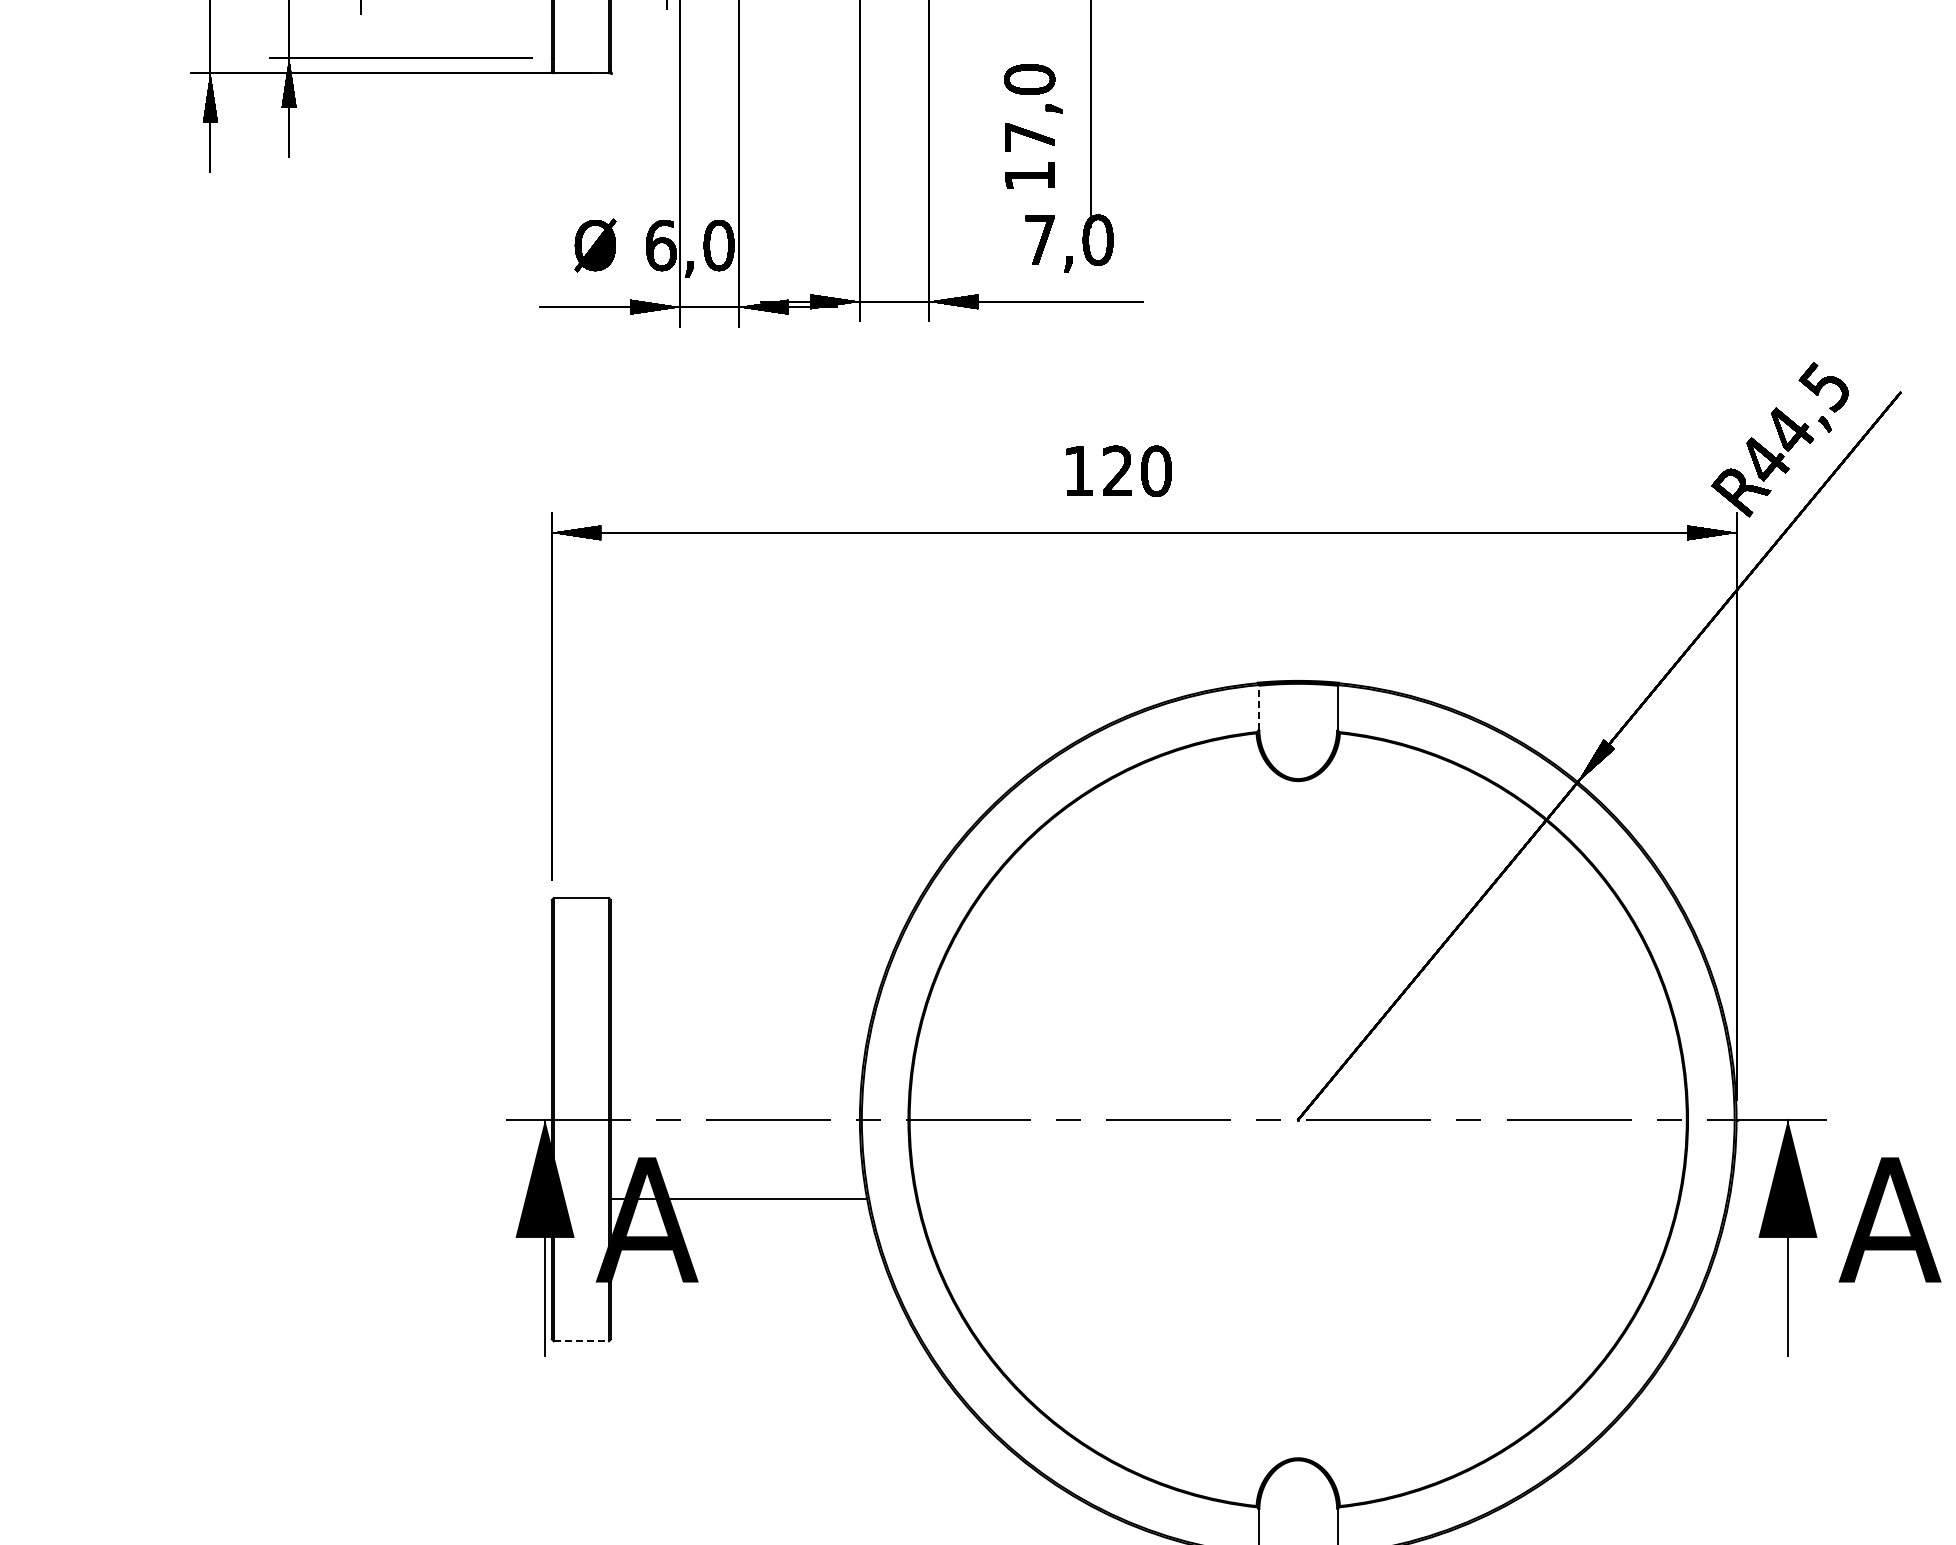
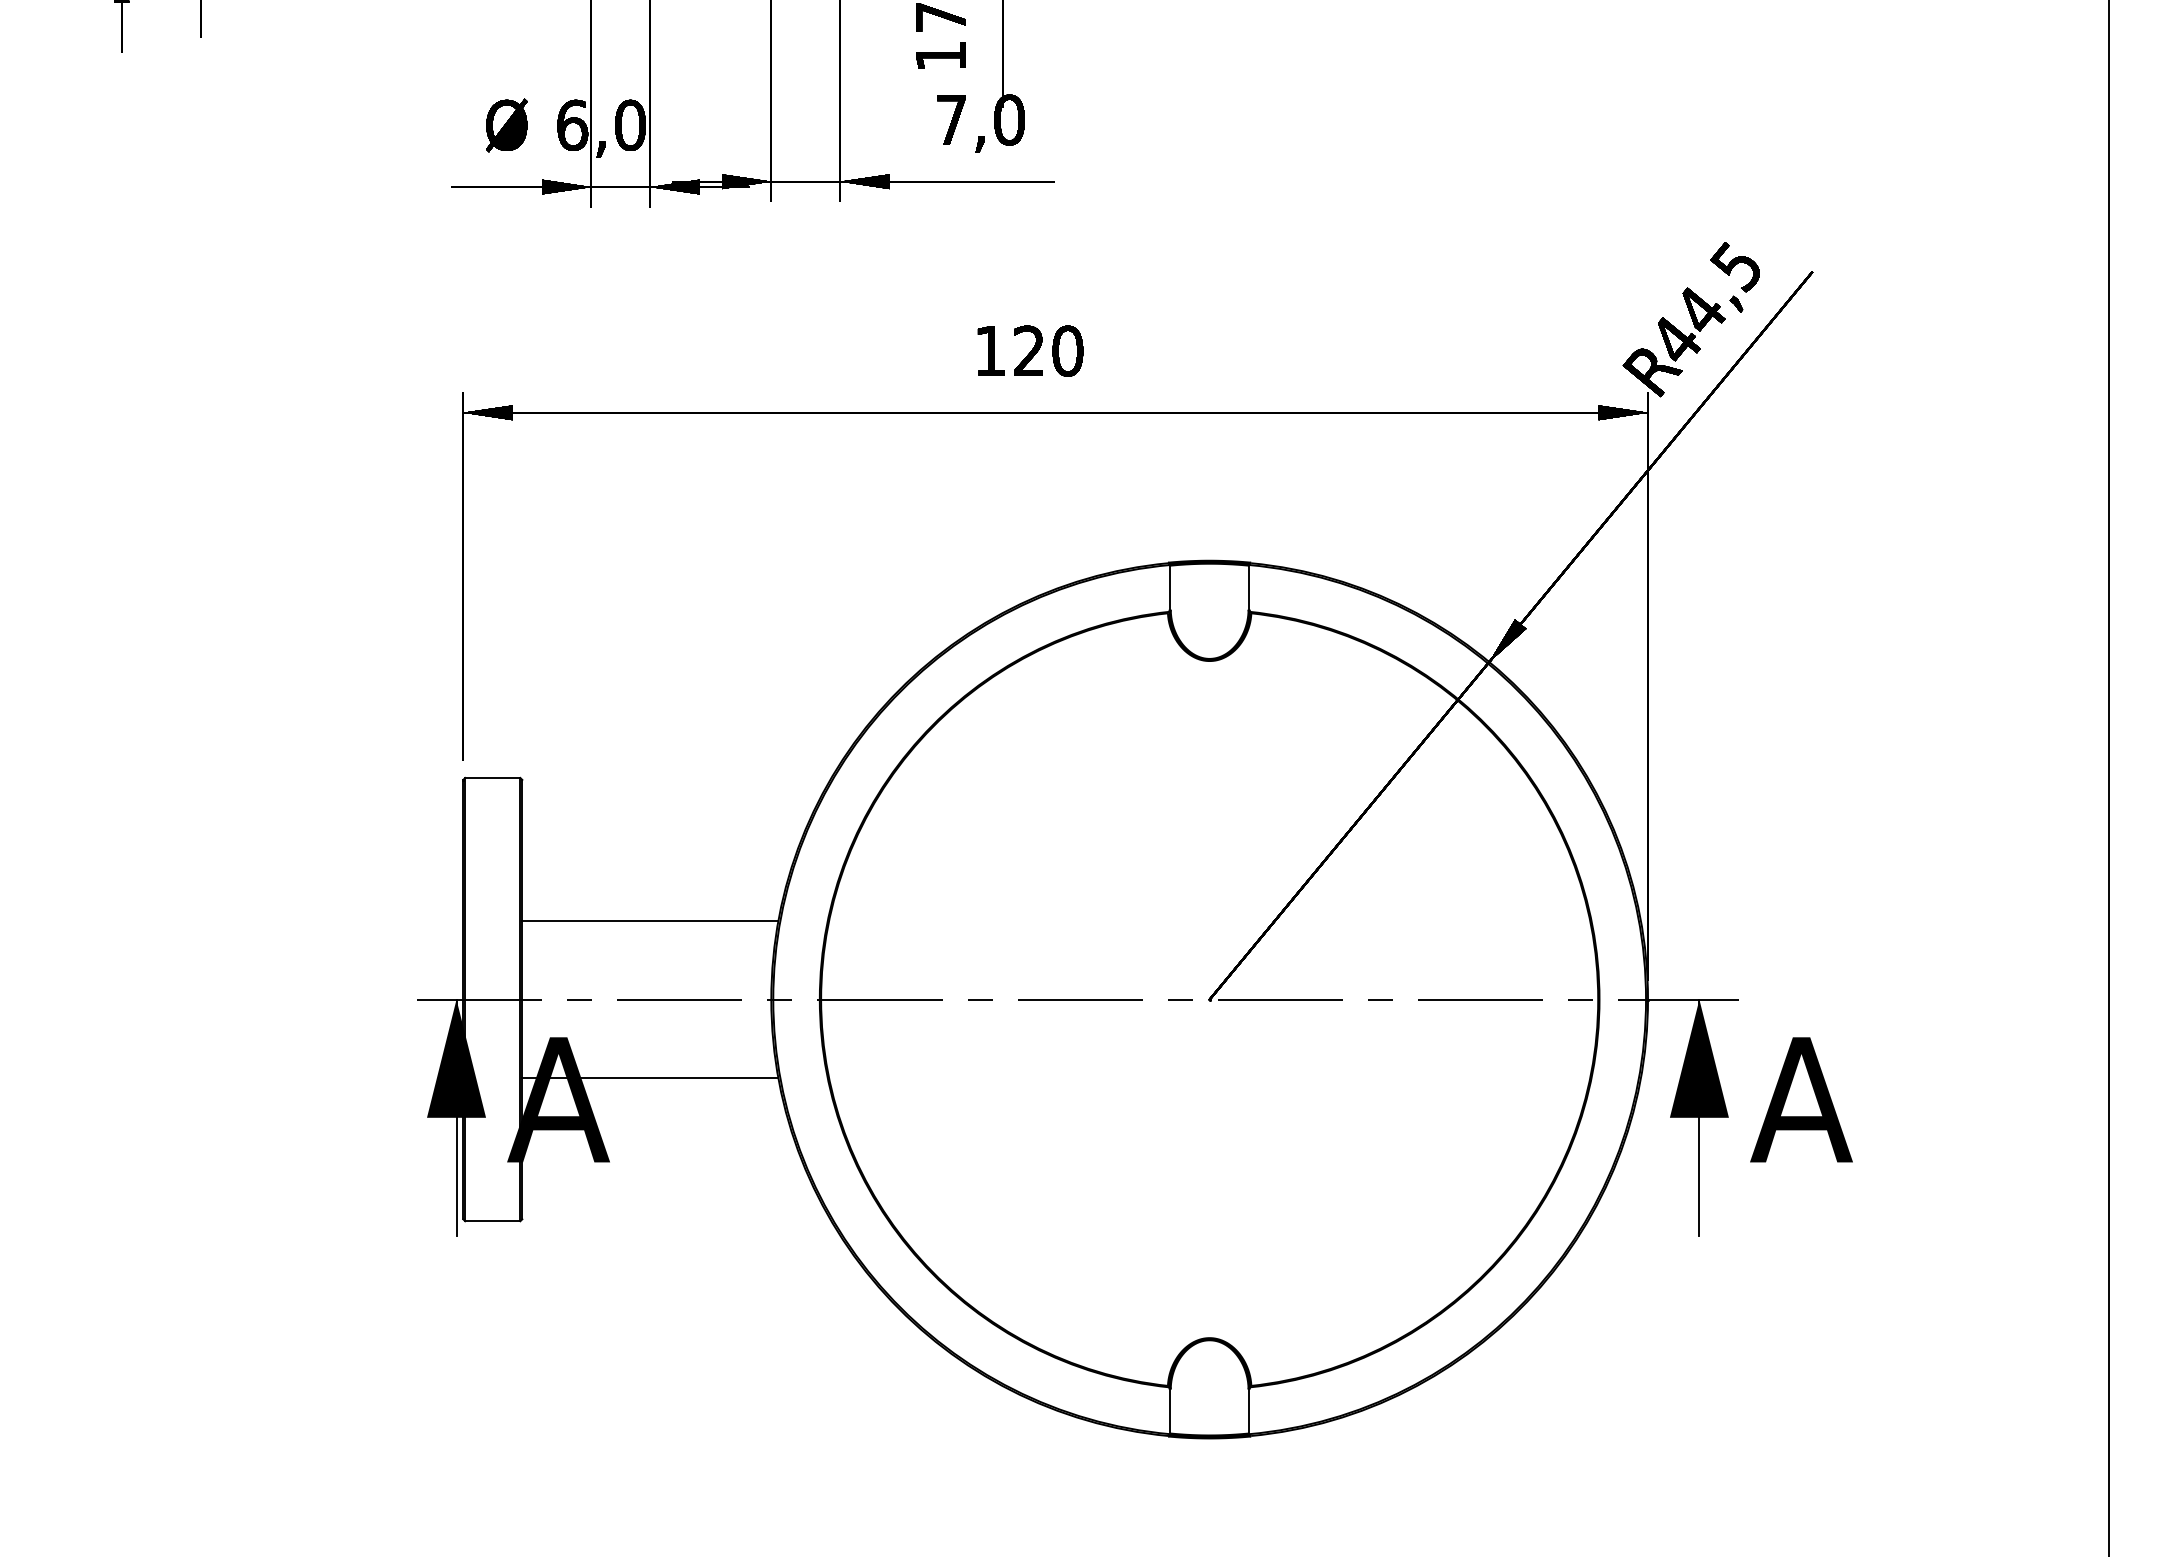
line: (1259, 706) -> (1170, 586), dashed -> solid
line: (739, 1040) -> (650, 920), added
line: (581, 1341) -> (492, 1221), dashed -> solid

